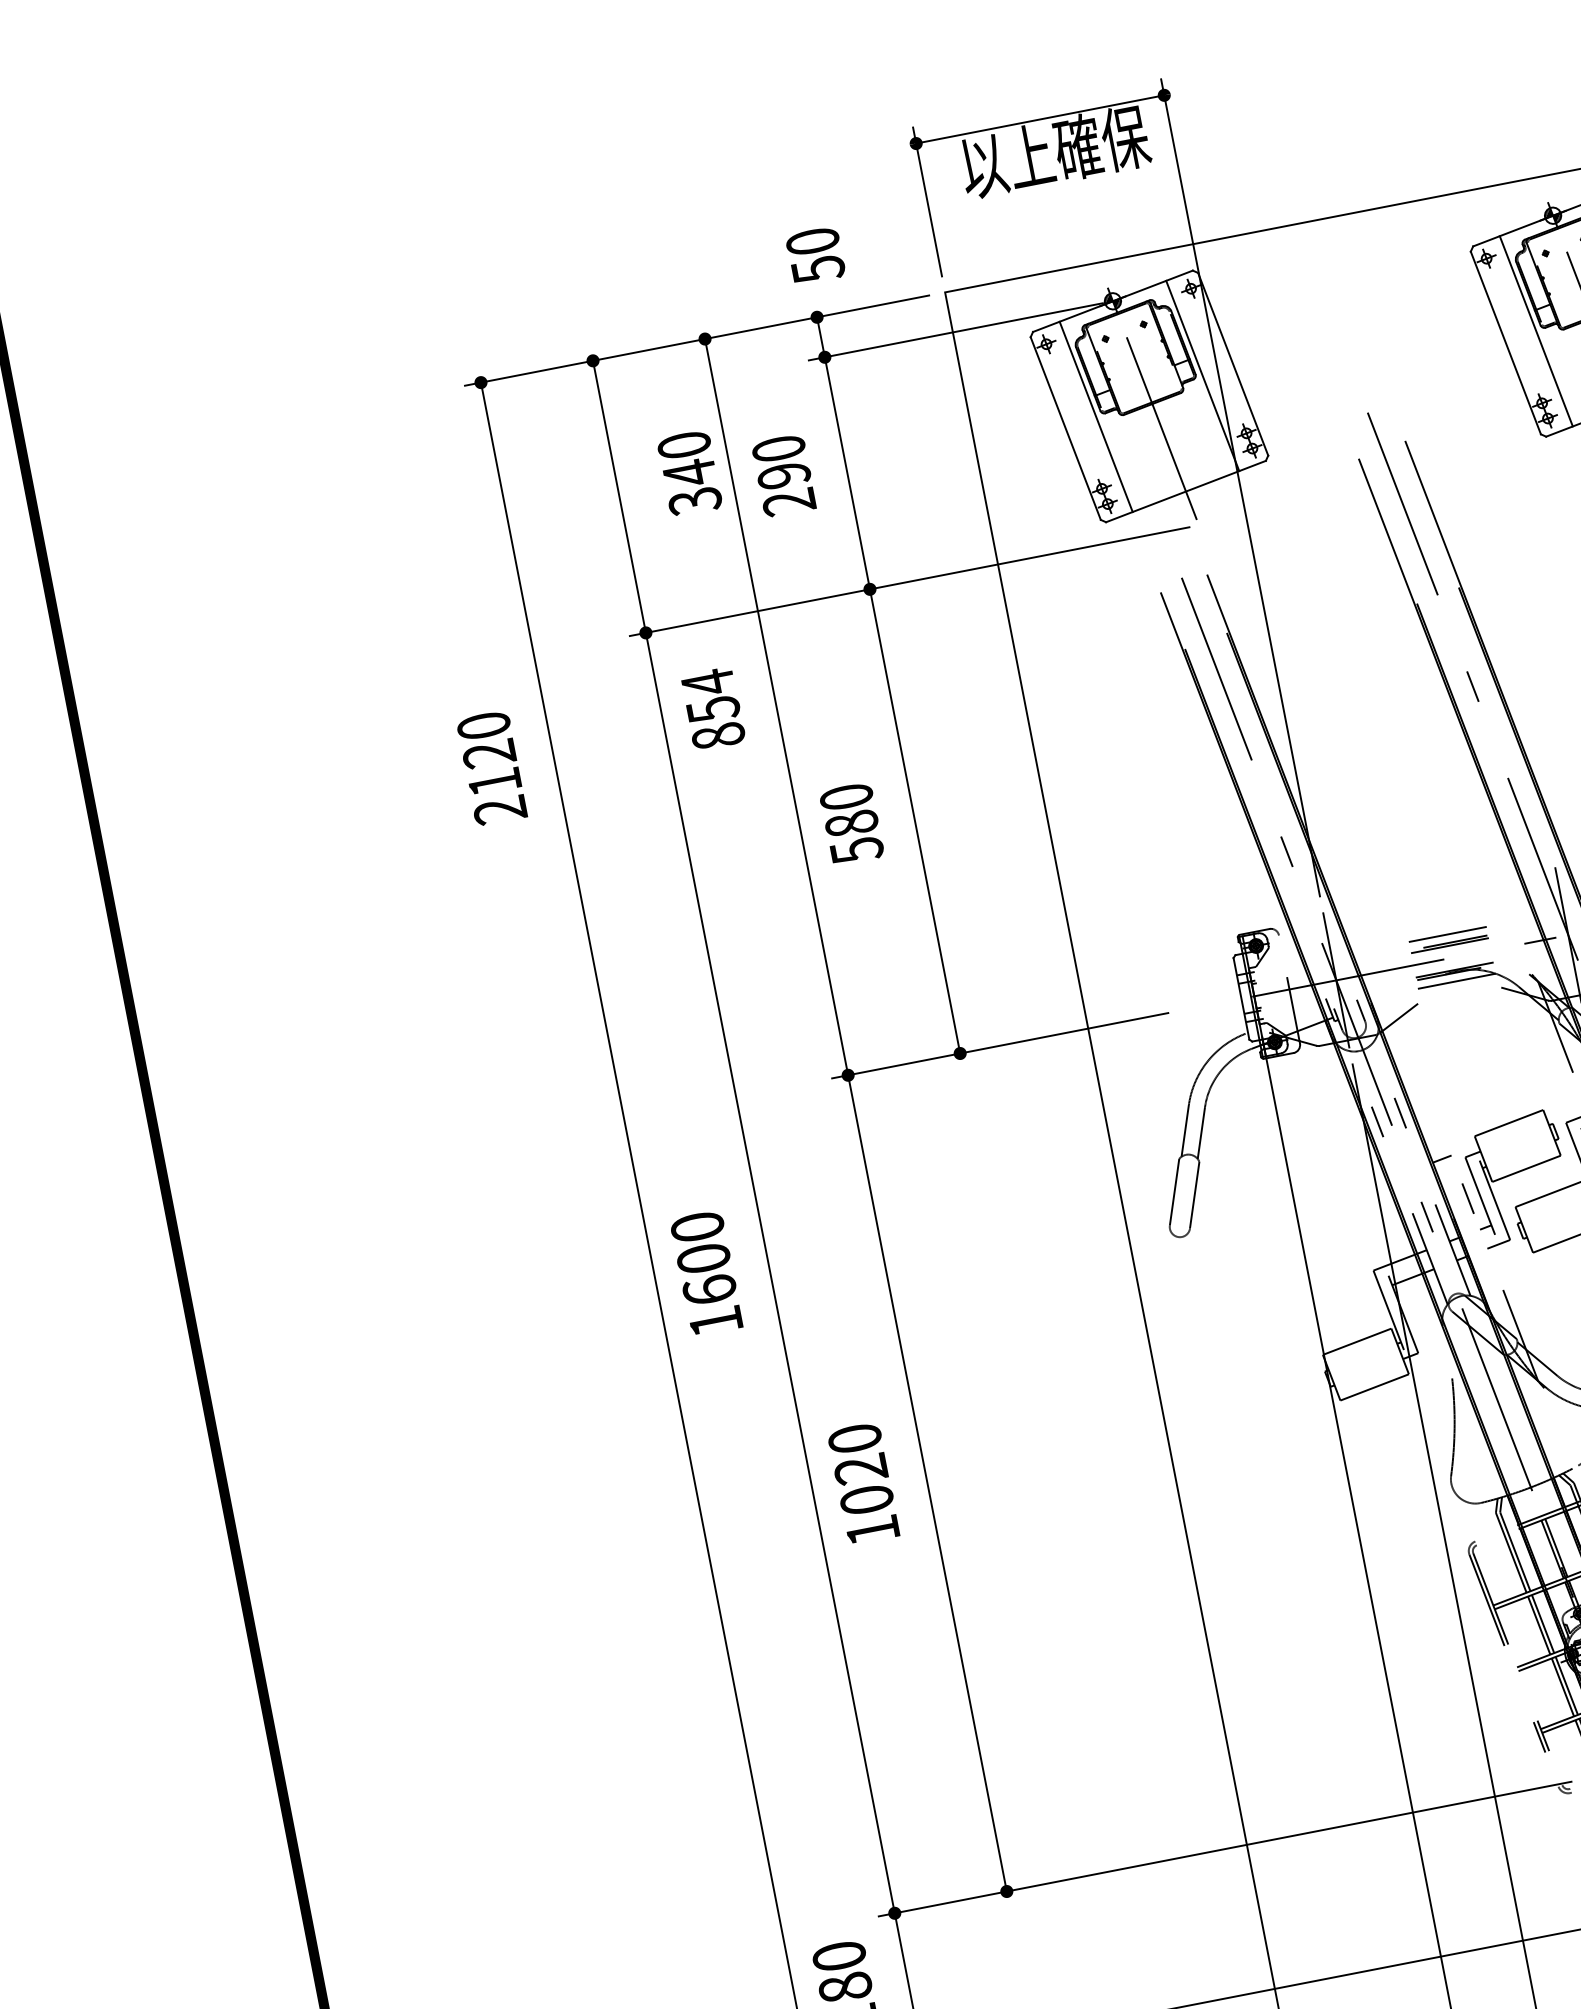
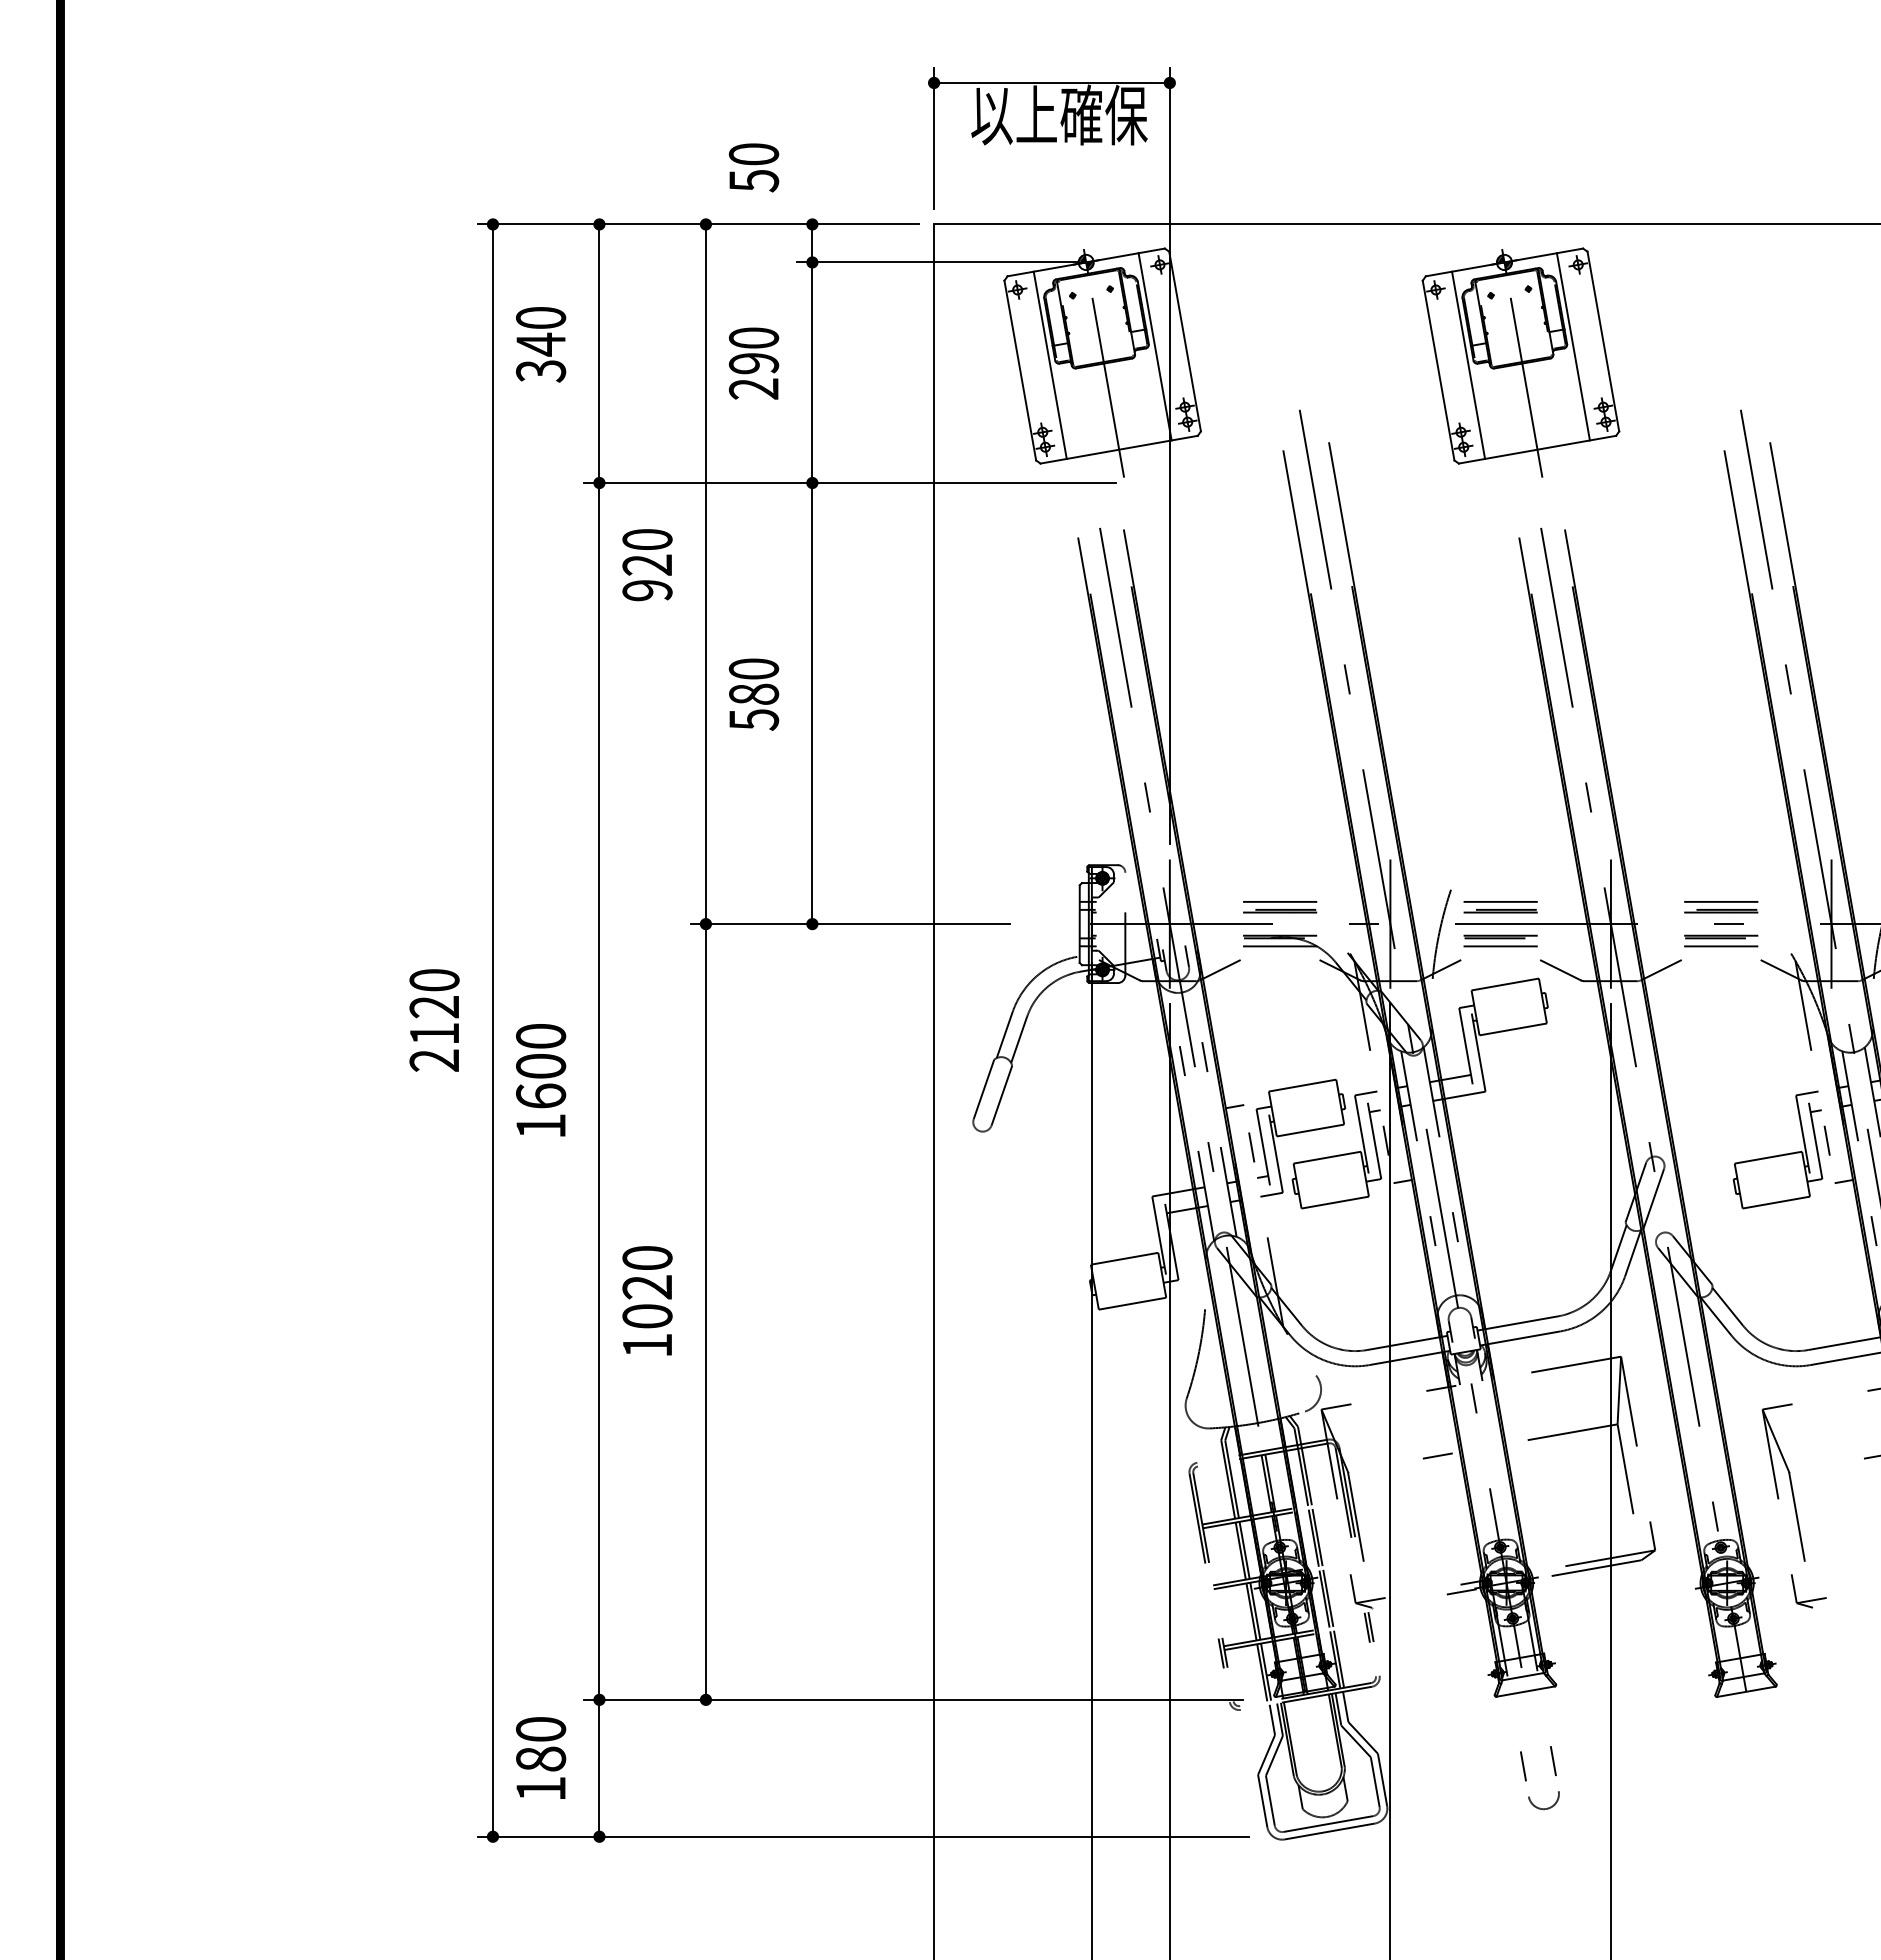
text: (815, 255) -> (753, 167), moved
text: (690, 473) -> (541, 344), moved
text: (713, 708) -> (647, 564), 854 -> 920
text: (492, 768) -> (434, 1020), moved

